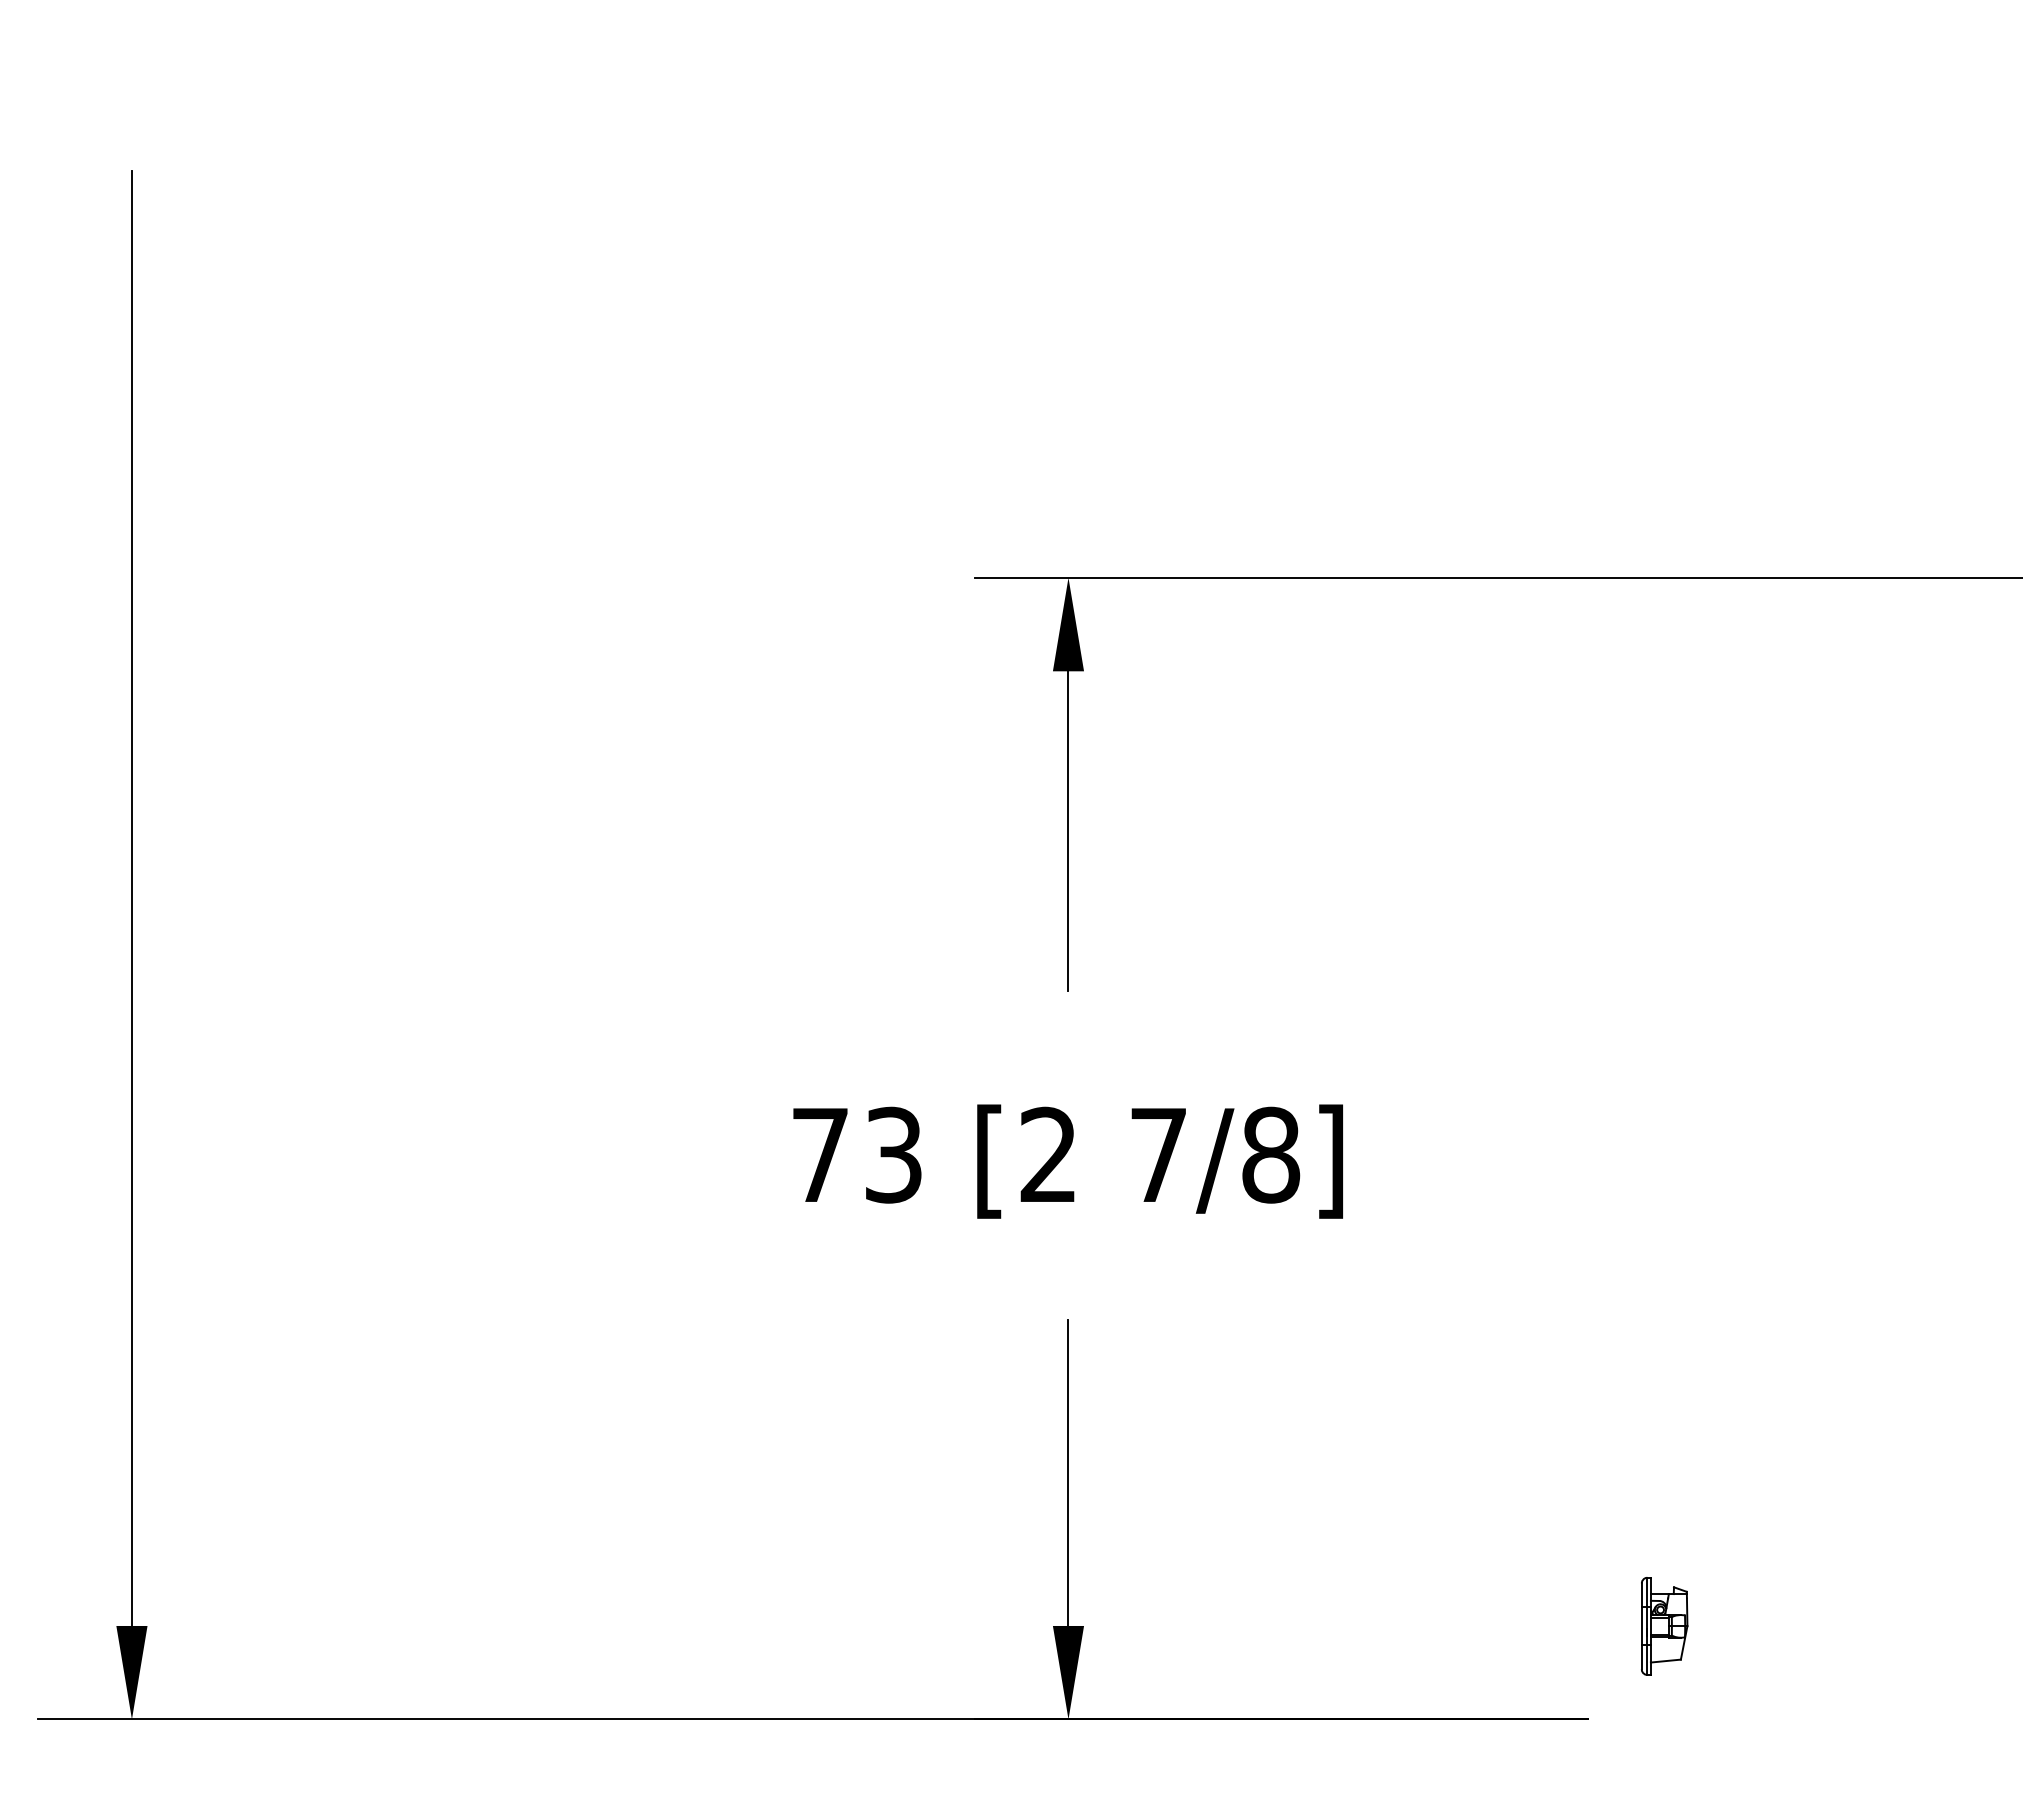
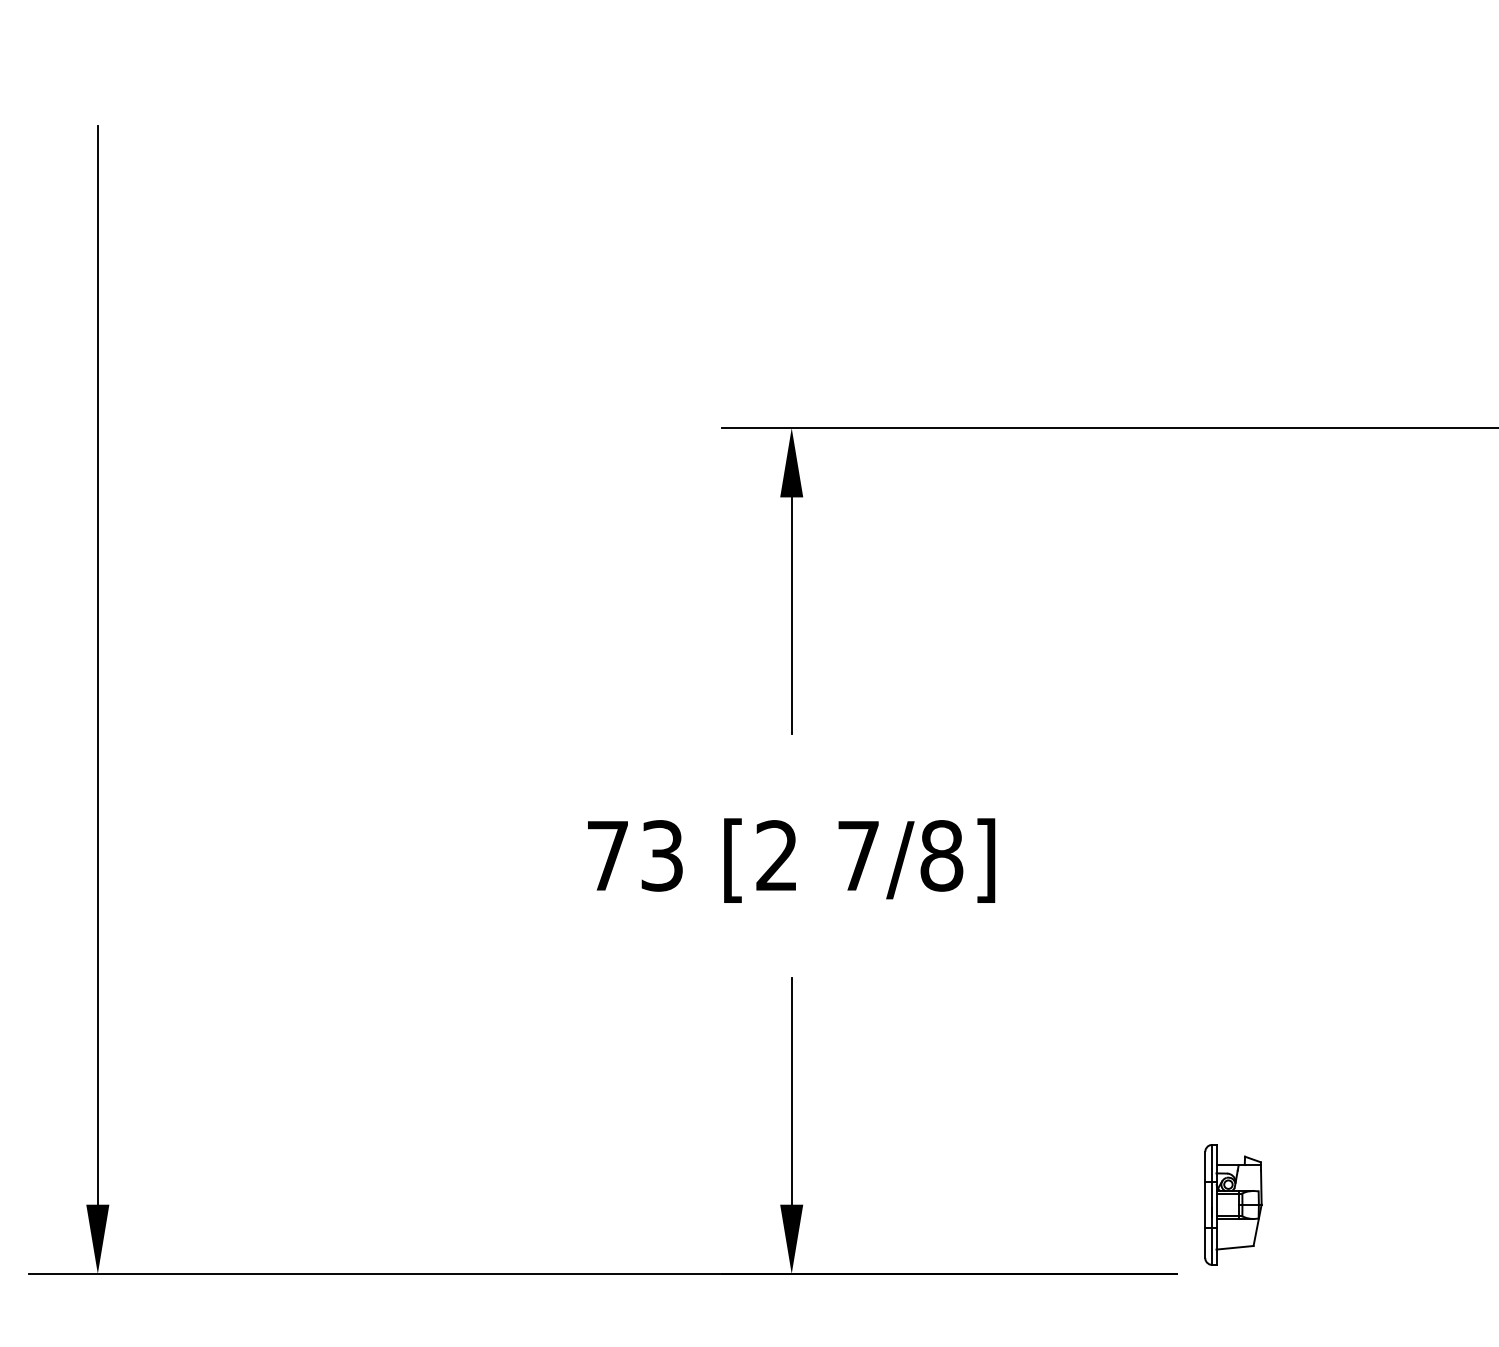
part: (1664, 1626) -> (1233, 1205), size x1.67

